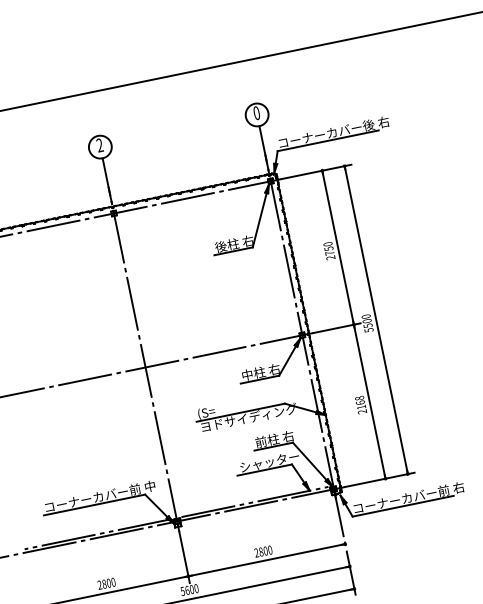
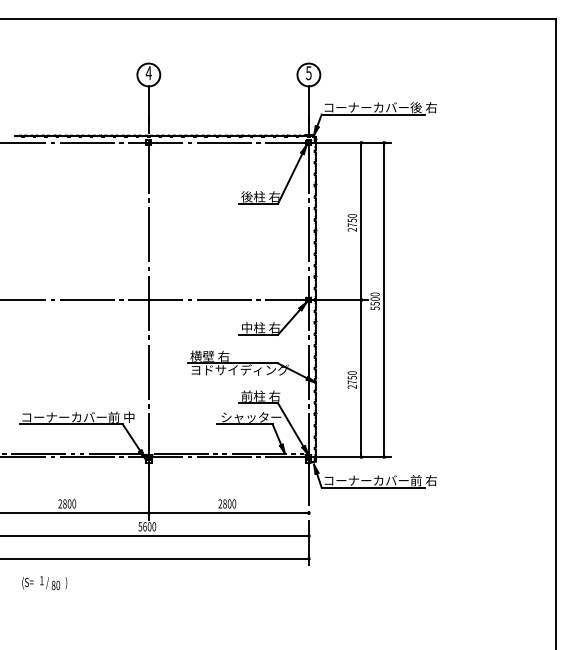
text: (256, 113) -> (308, 73), 0 -> 5
text: (99, 144) -> (148, 72), 2 -> 4
text: (359, 402) -> (351, 377), 2168 -> 2750
text: (216, 409) -> (209, 355), (S= -> 横壁 右

